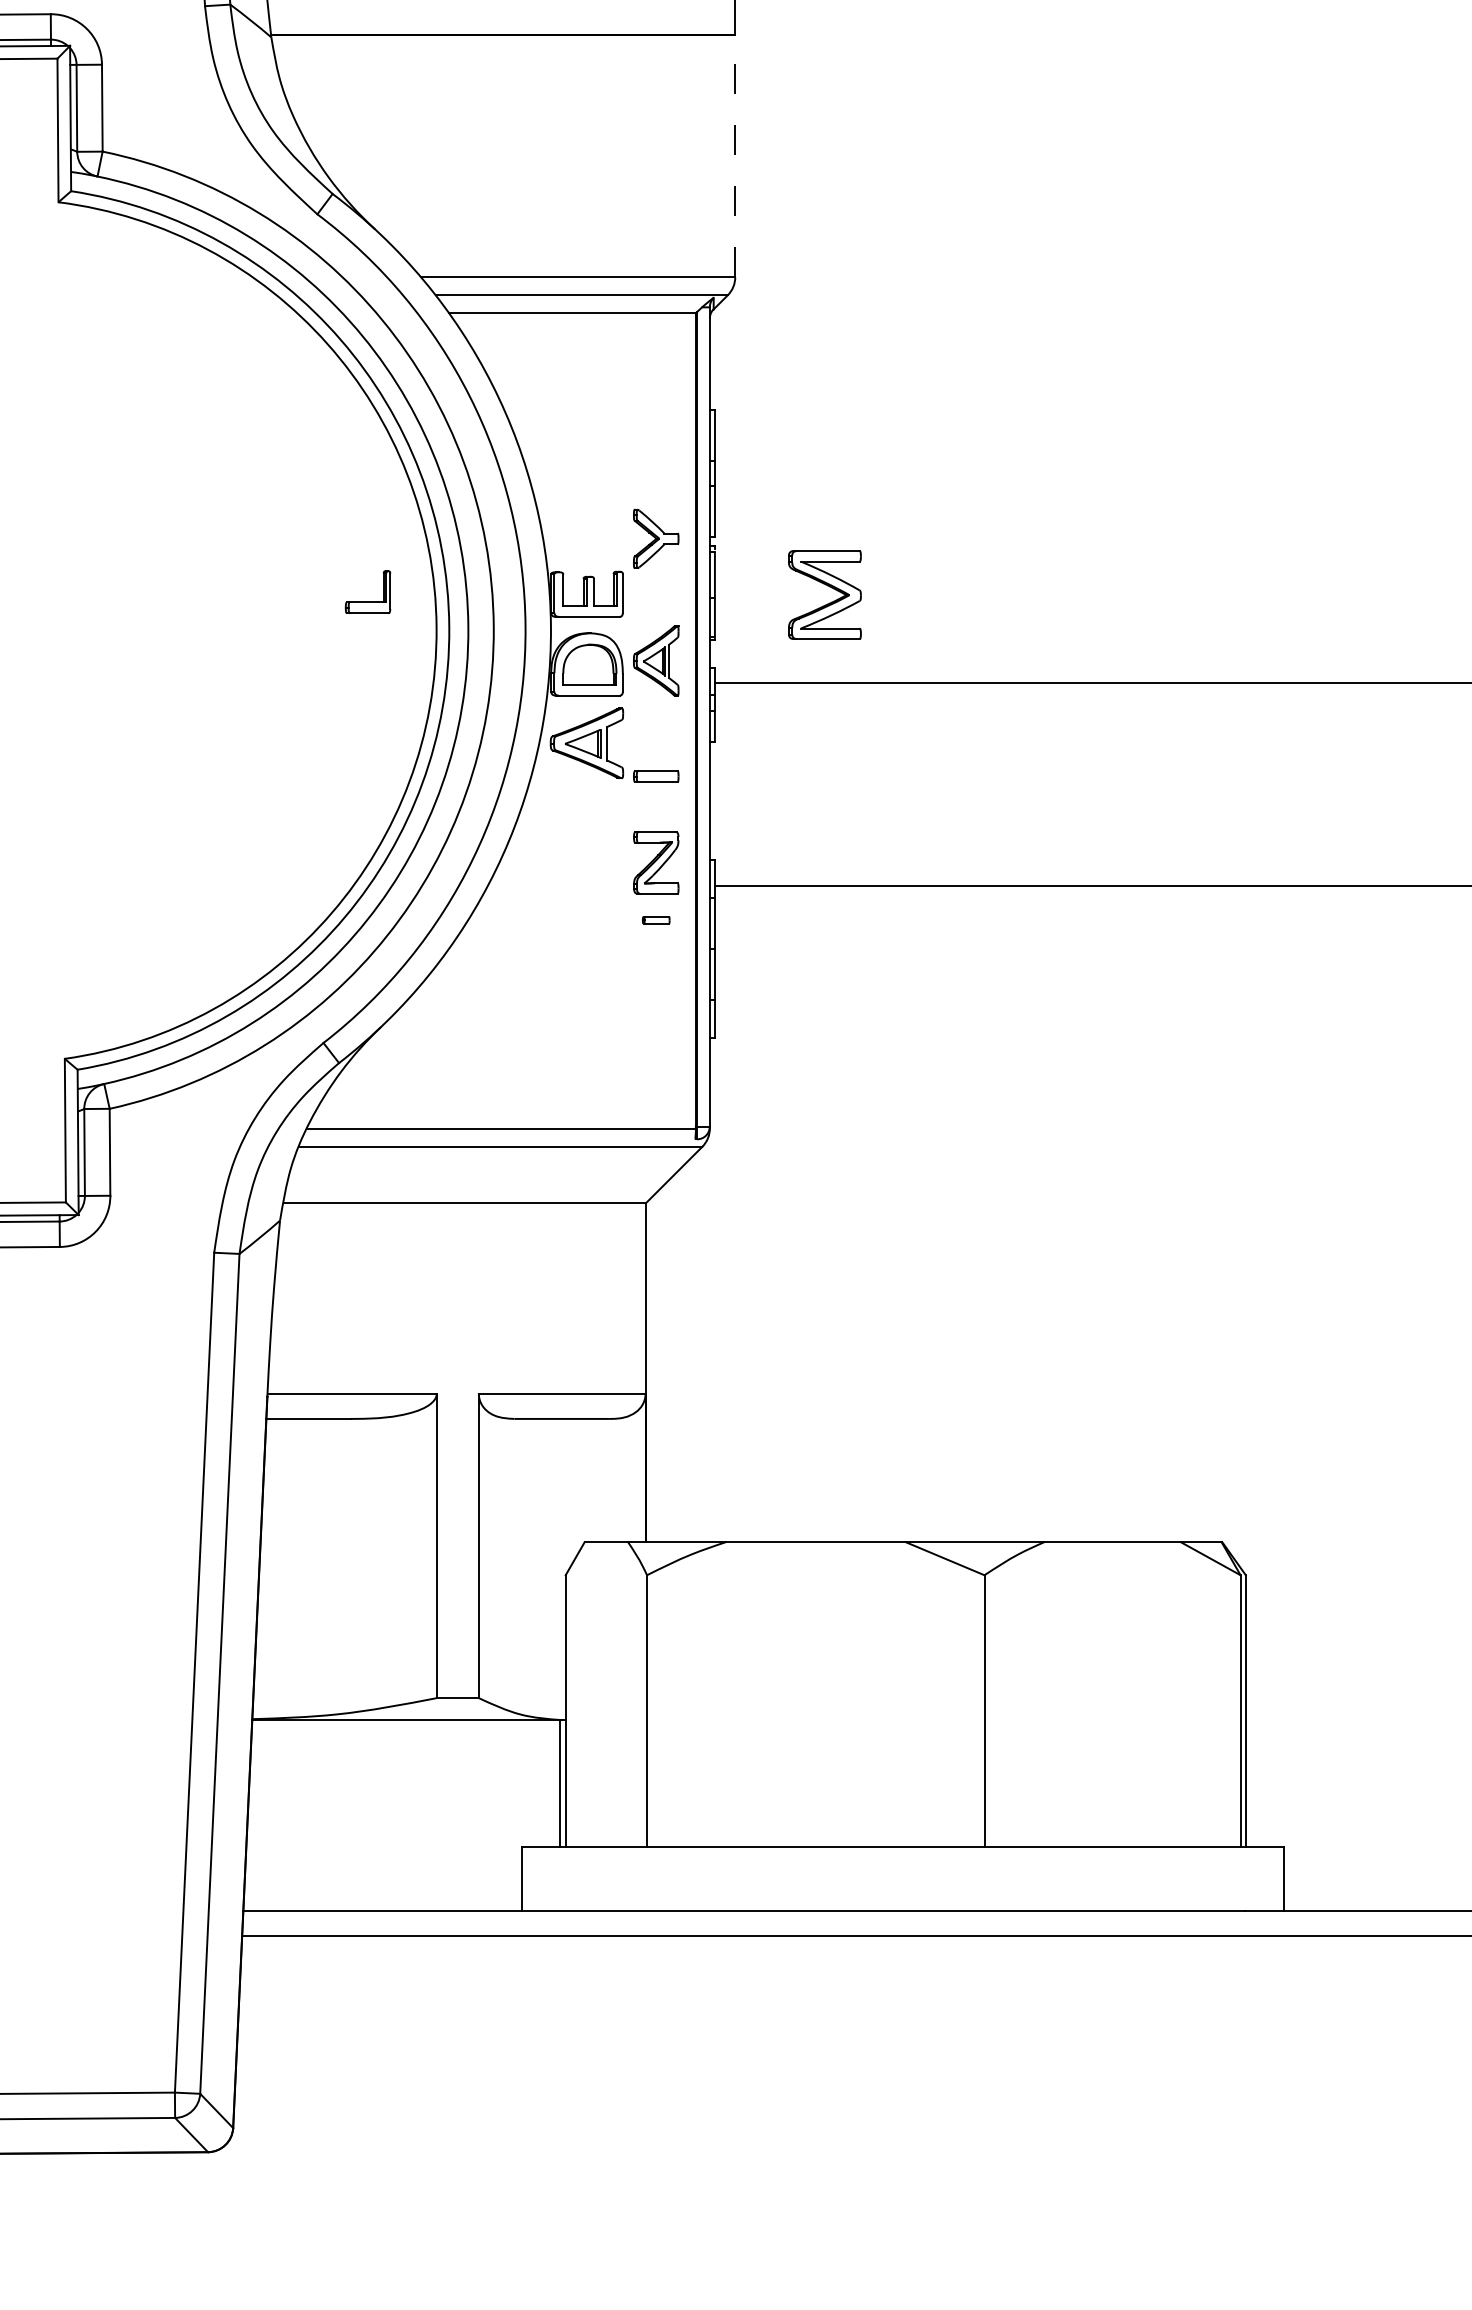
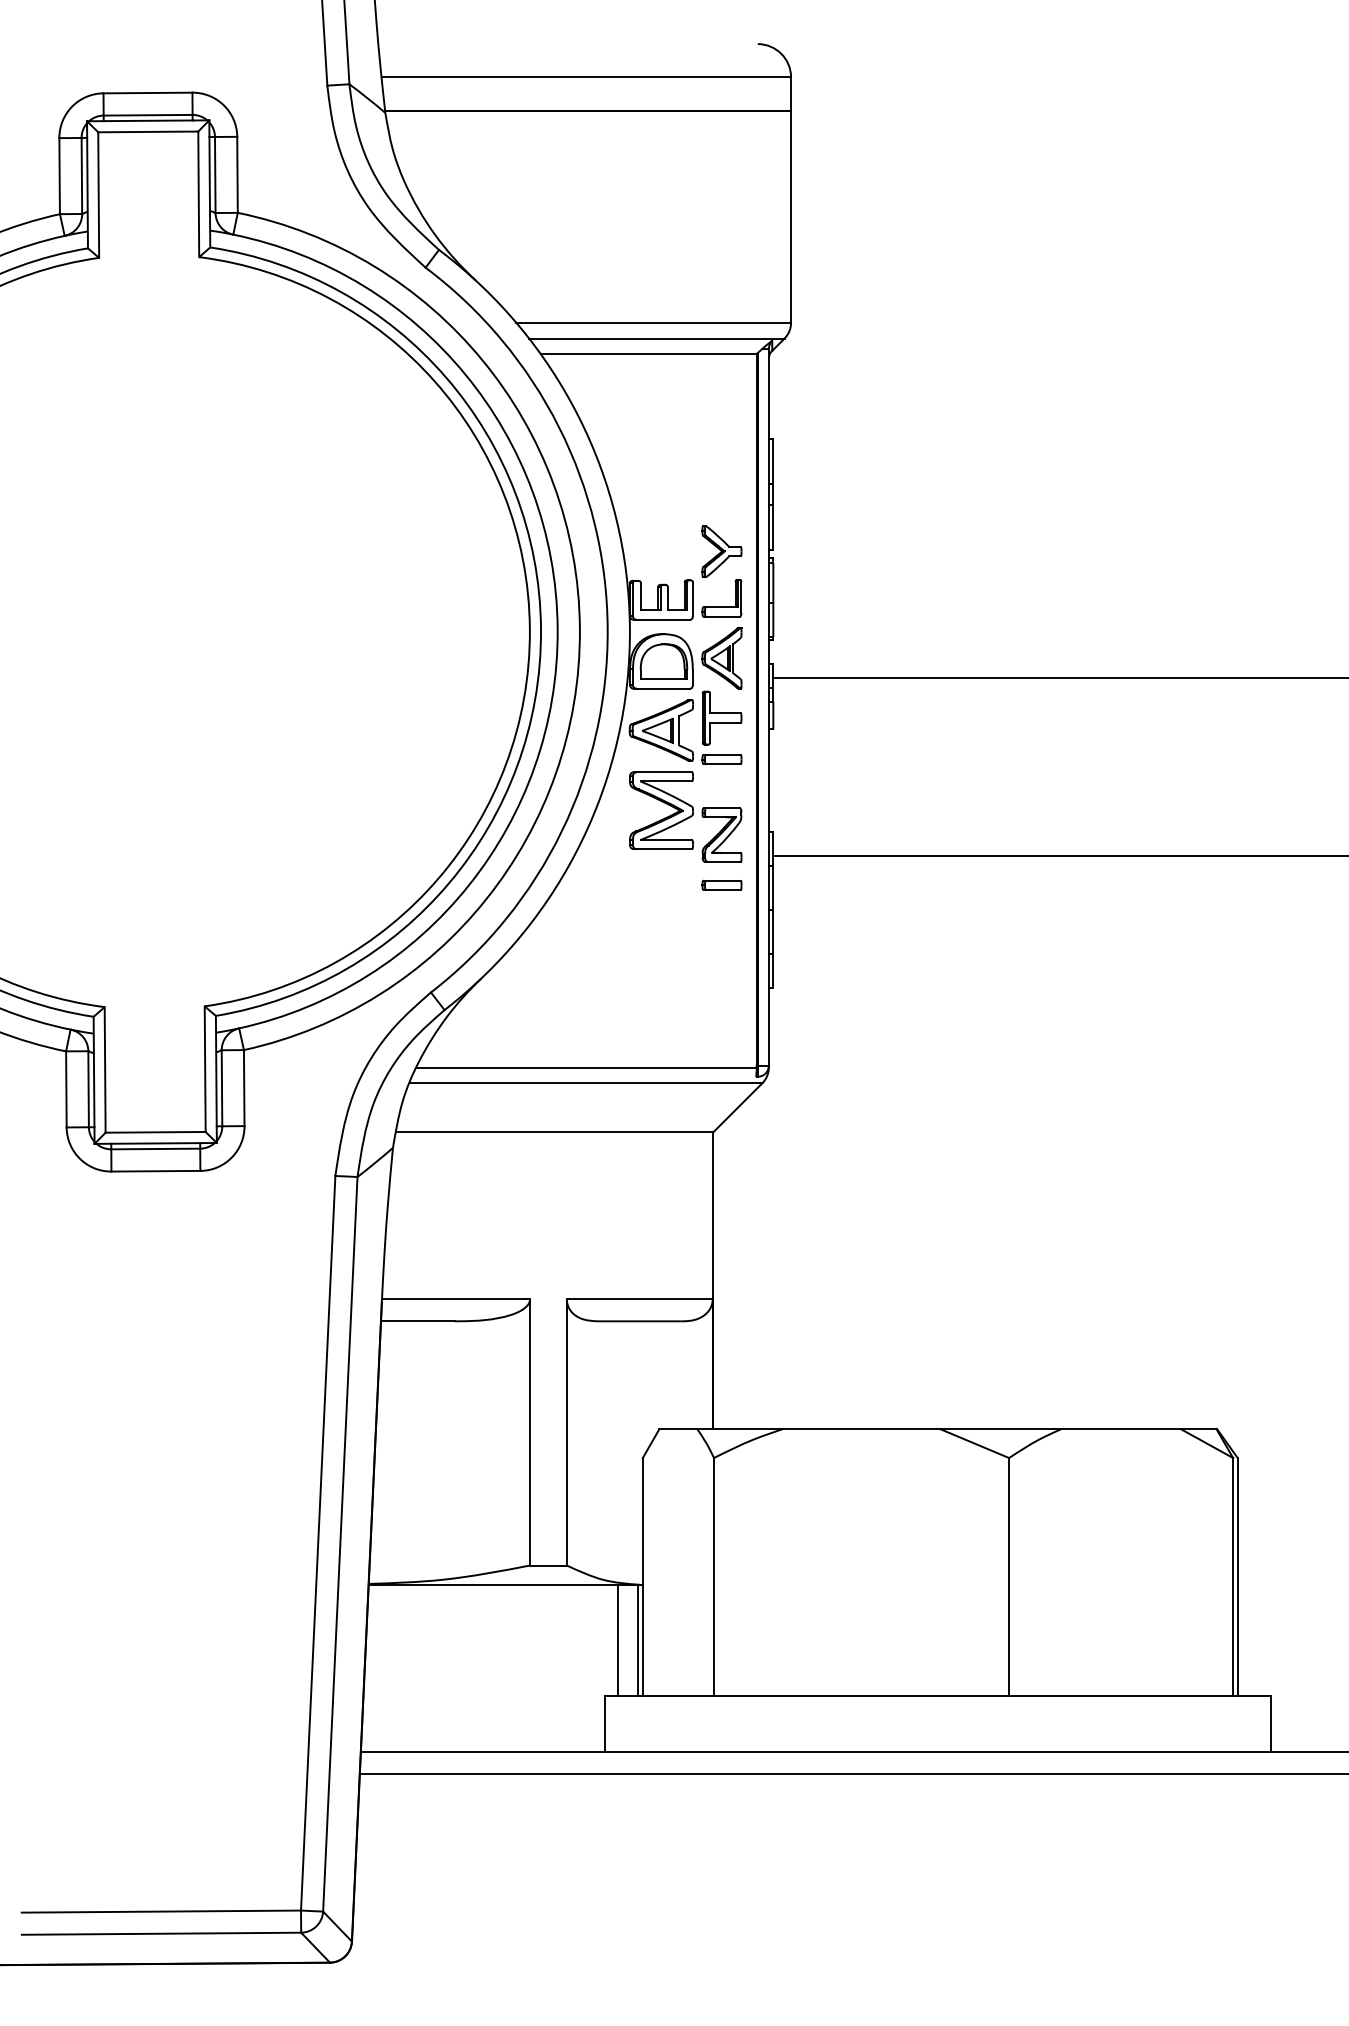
line: (735, 155) -> (791, 216), dashed -> solid
part: (828, 586) -> (664, 803), moved
part: (367, 601) -> (721, 606), moved
part: (655, 728) -> (721, 717), added
part: (655, 919) -> (721, 884), size x1.67
line: (536, 1782) -> (617, 1639), added

